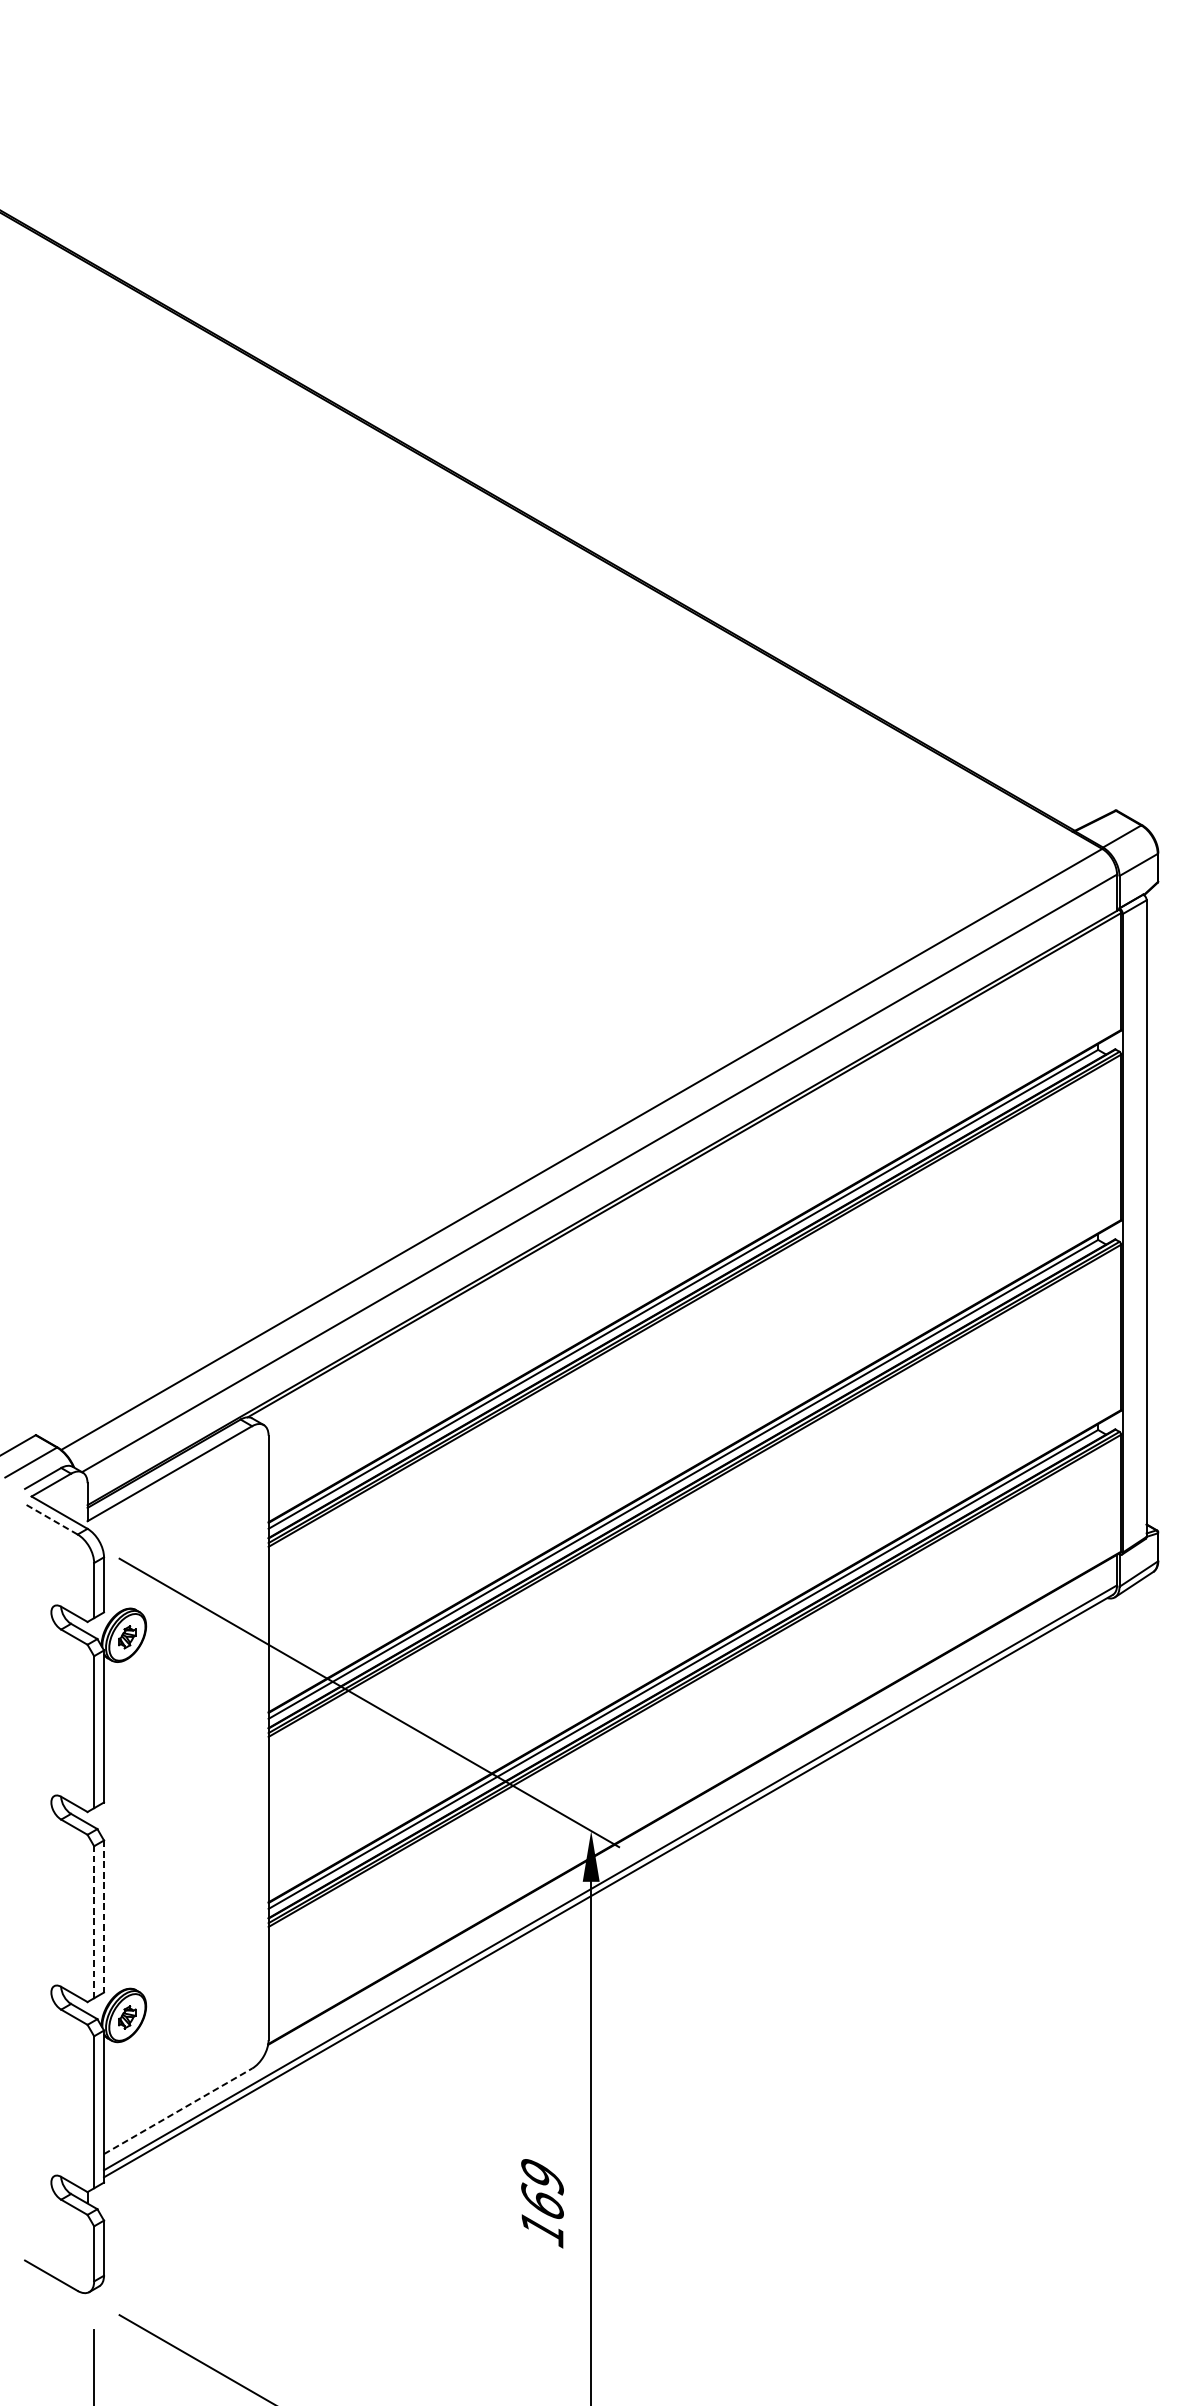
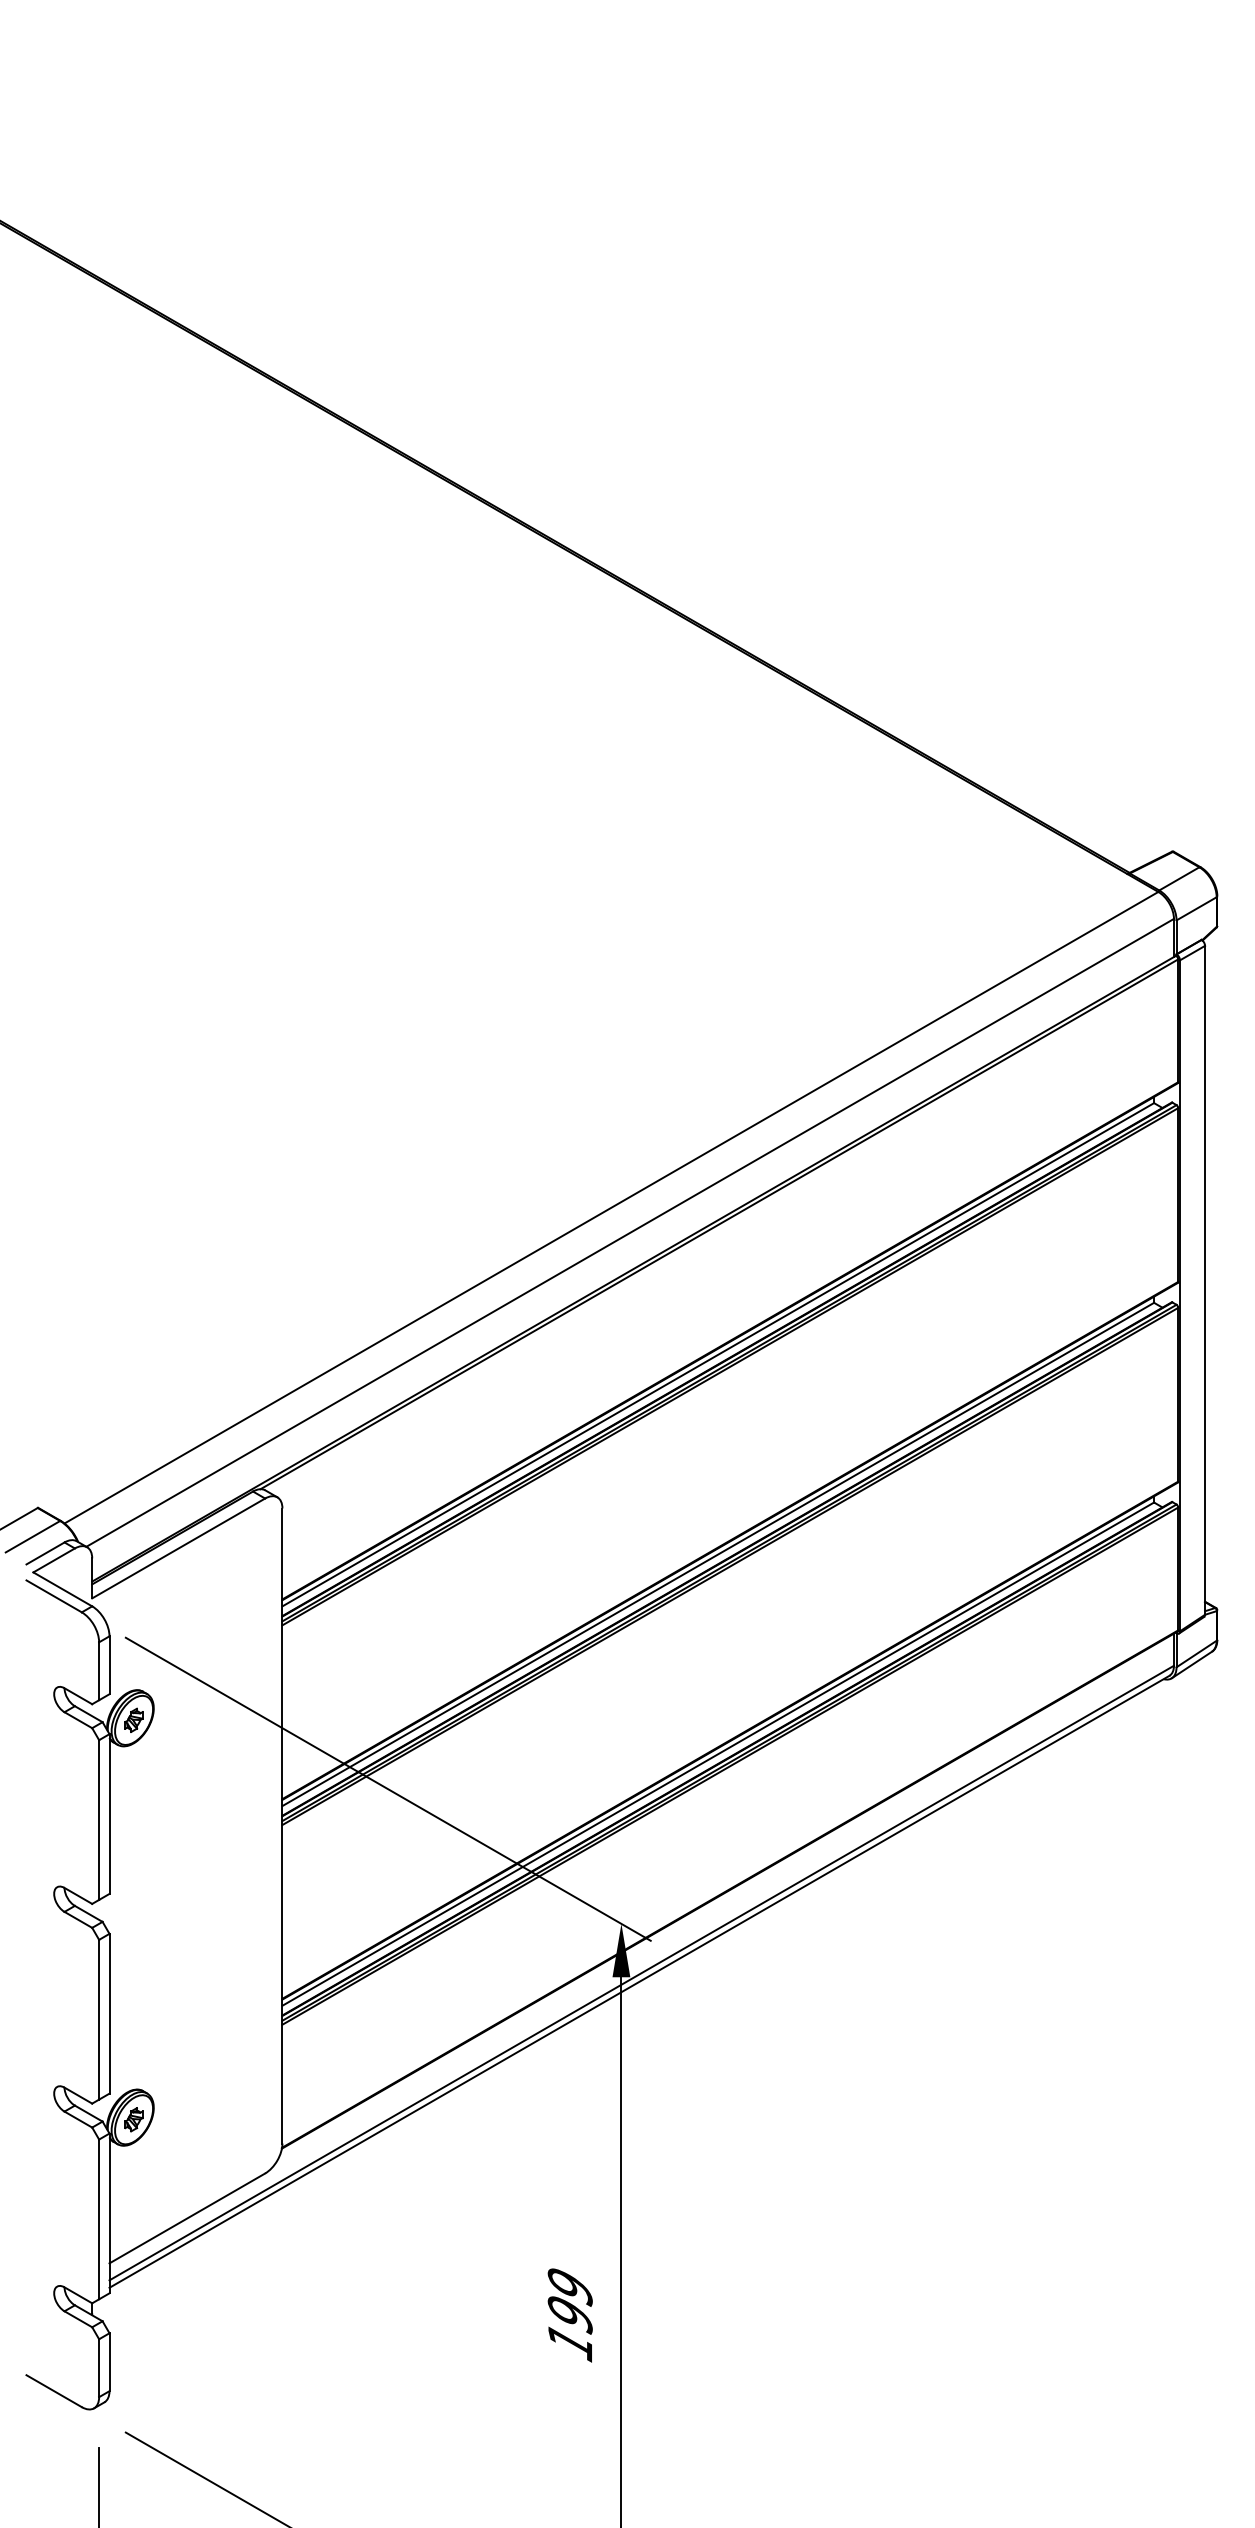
line: (51, 1519) -> (54, 1596), dashed -> solid
line: (104, 1916) -> (109, 2013), dashed -> solid
line: (94, 1922) -> (99, 2019), dashed -> solid
line: (178, 2111) -> (187, 2218), dashed -> solid
text: (541, 2201) -> (569, 2313), 169 -> 199

